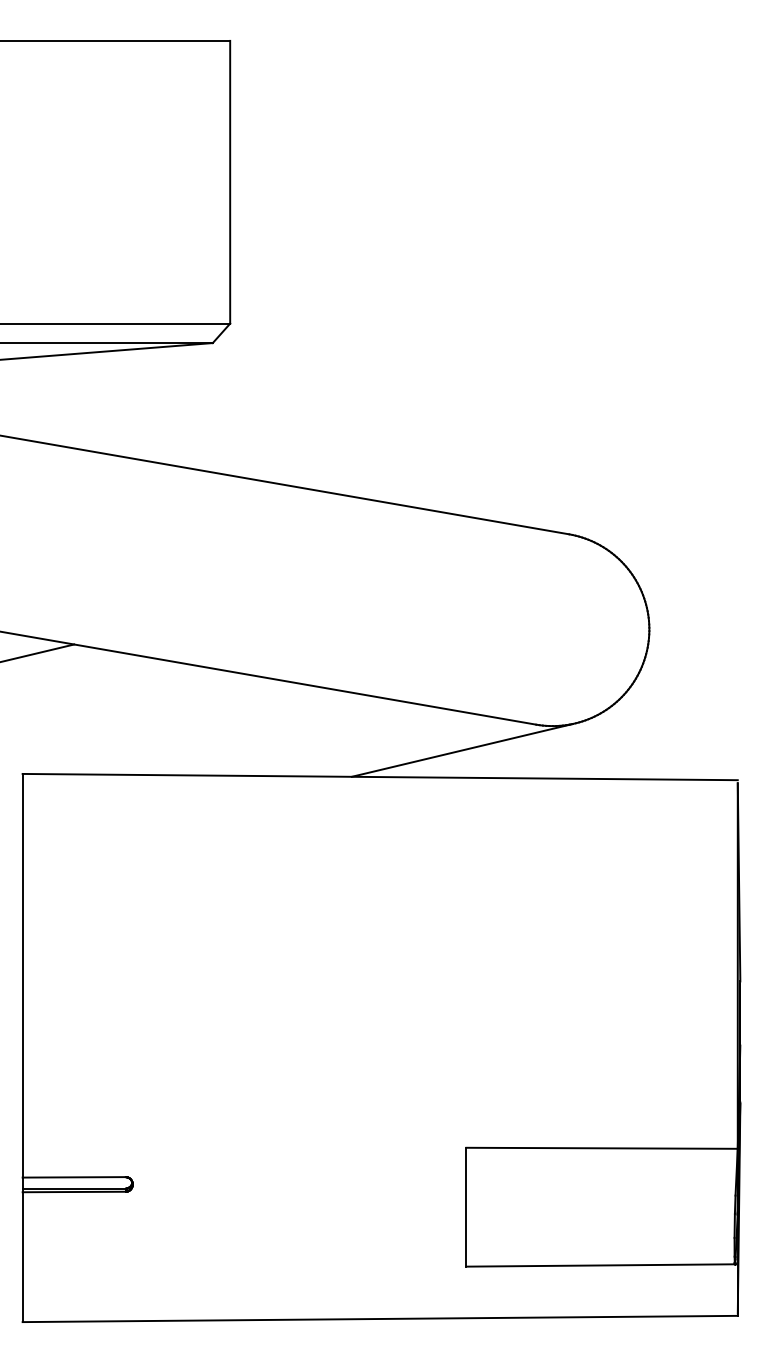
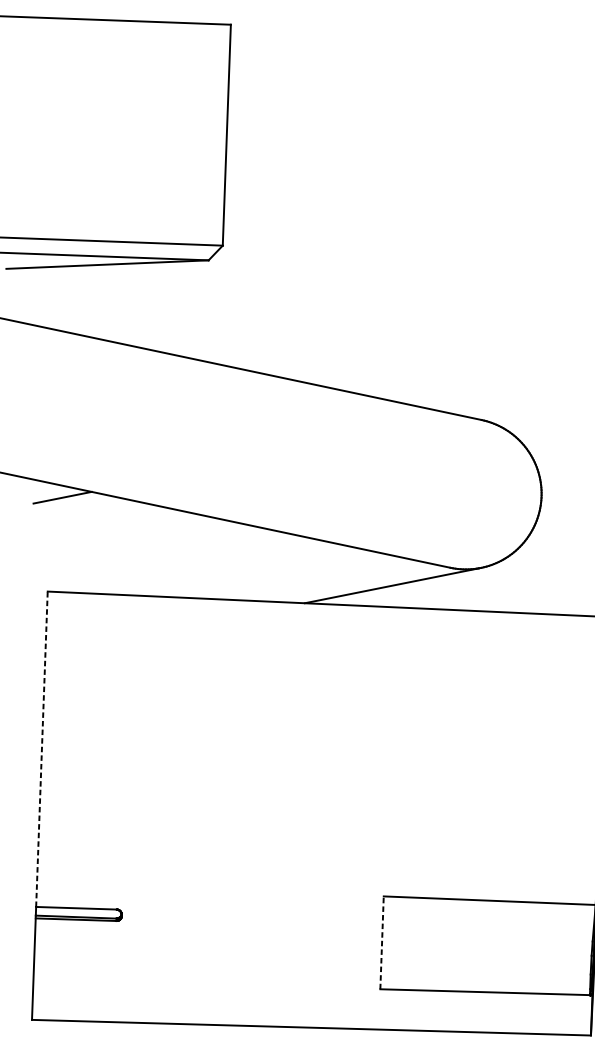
line: (22, 975) -> (41, 749), solid -> dashed
line: (466, 1206) -> (382, 942), solid -> dashed

